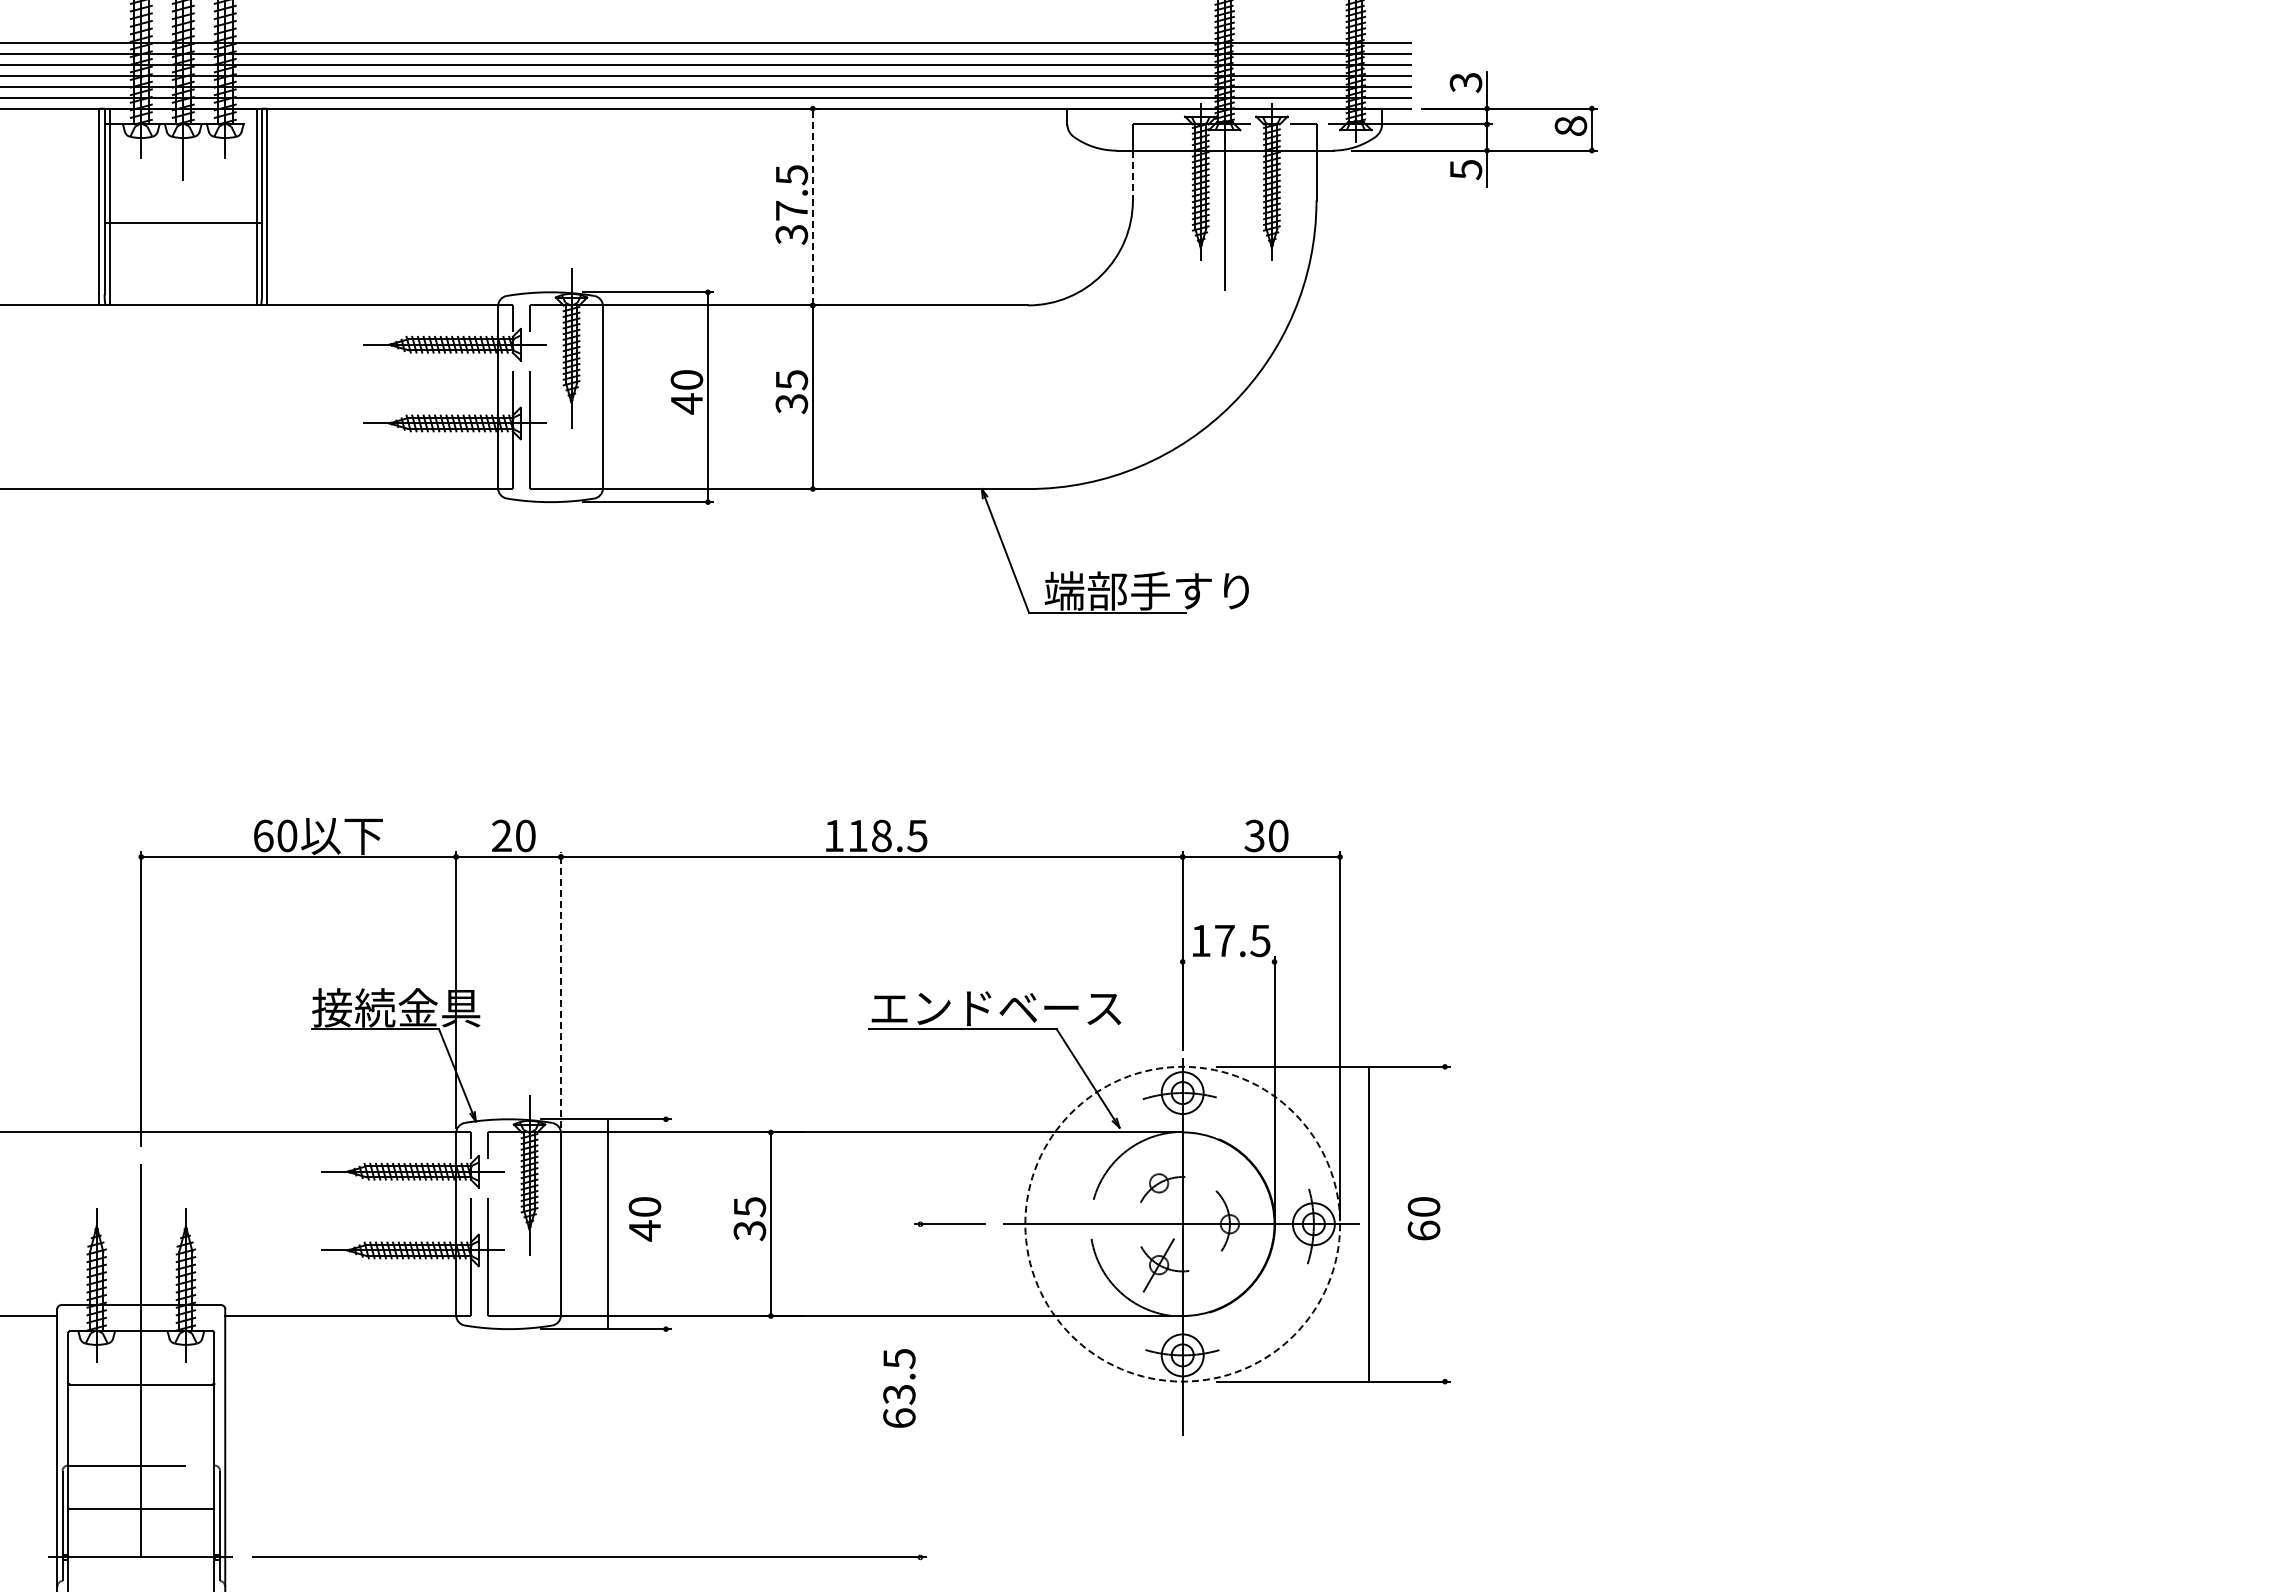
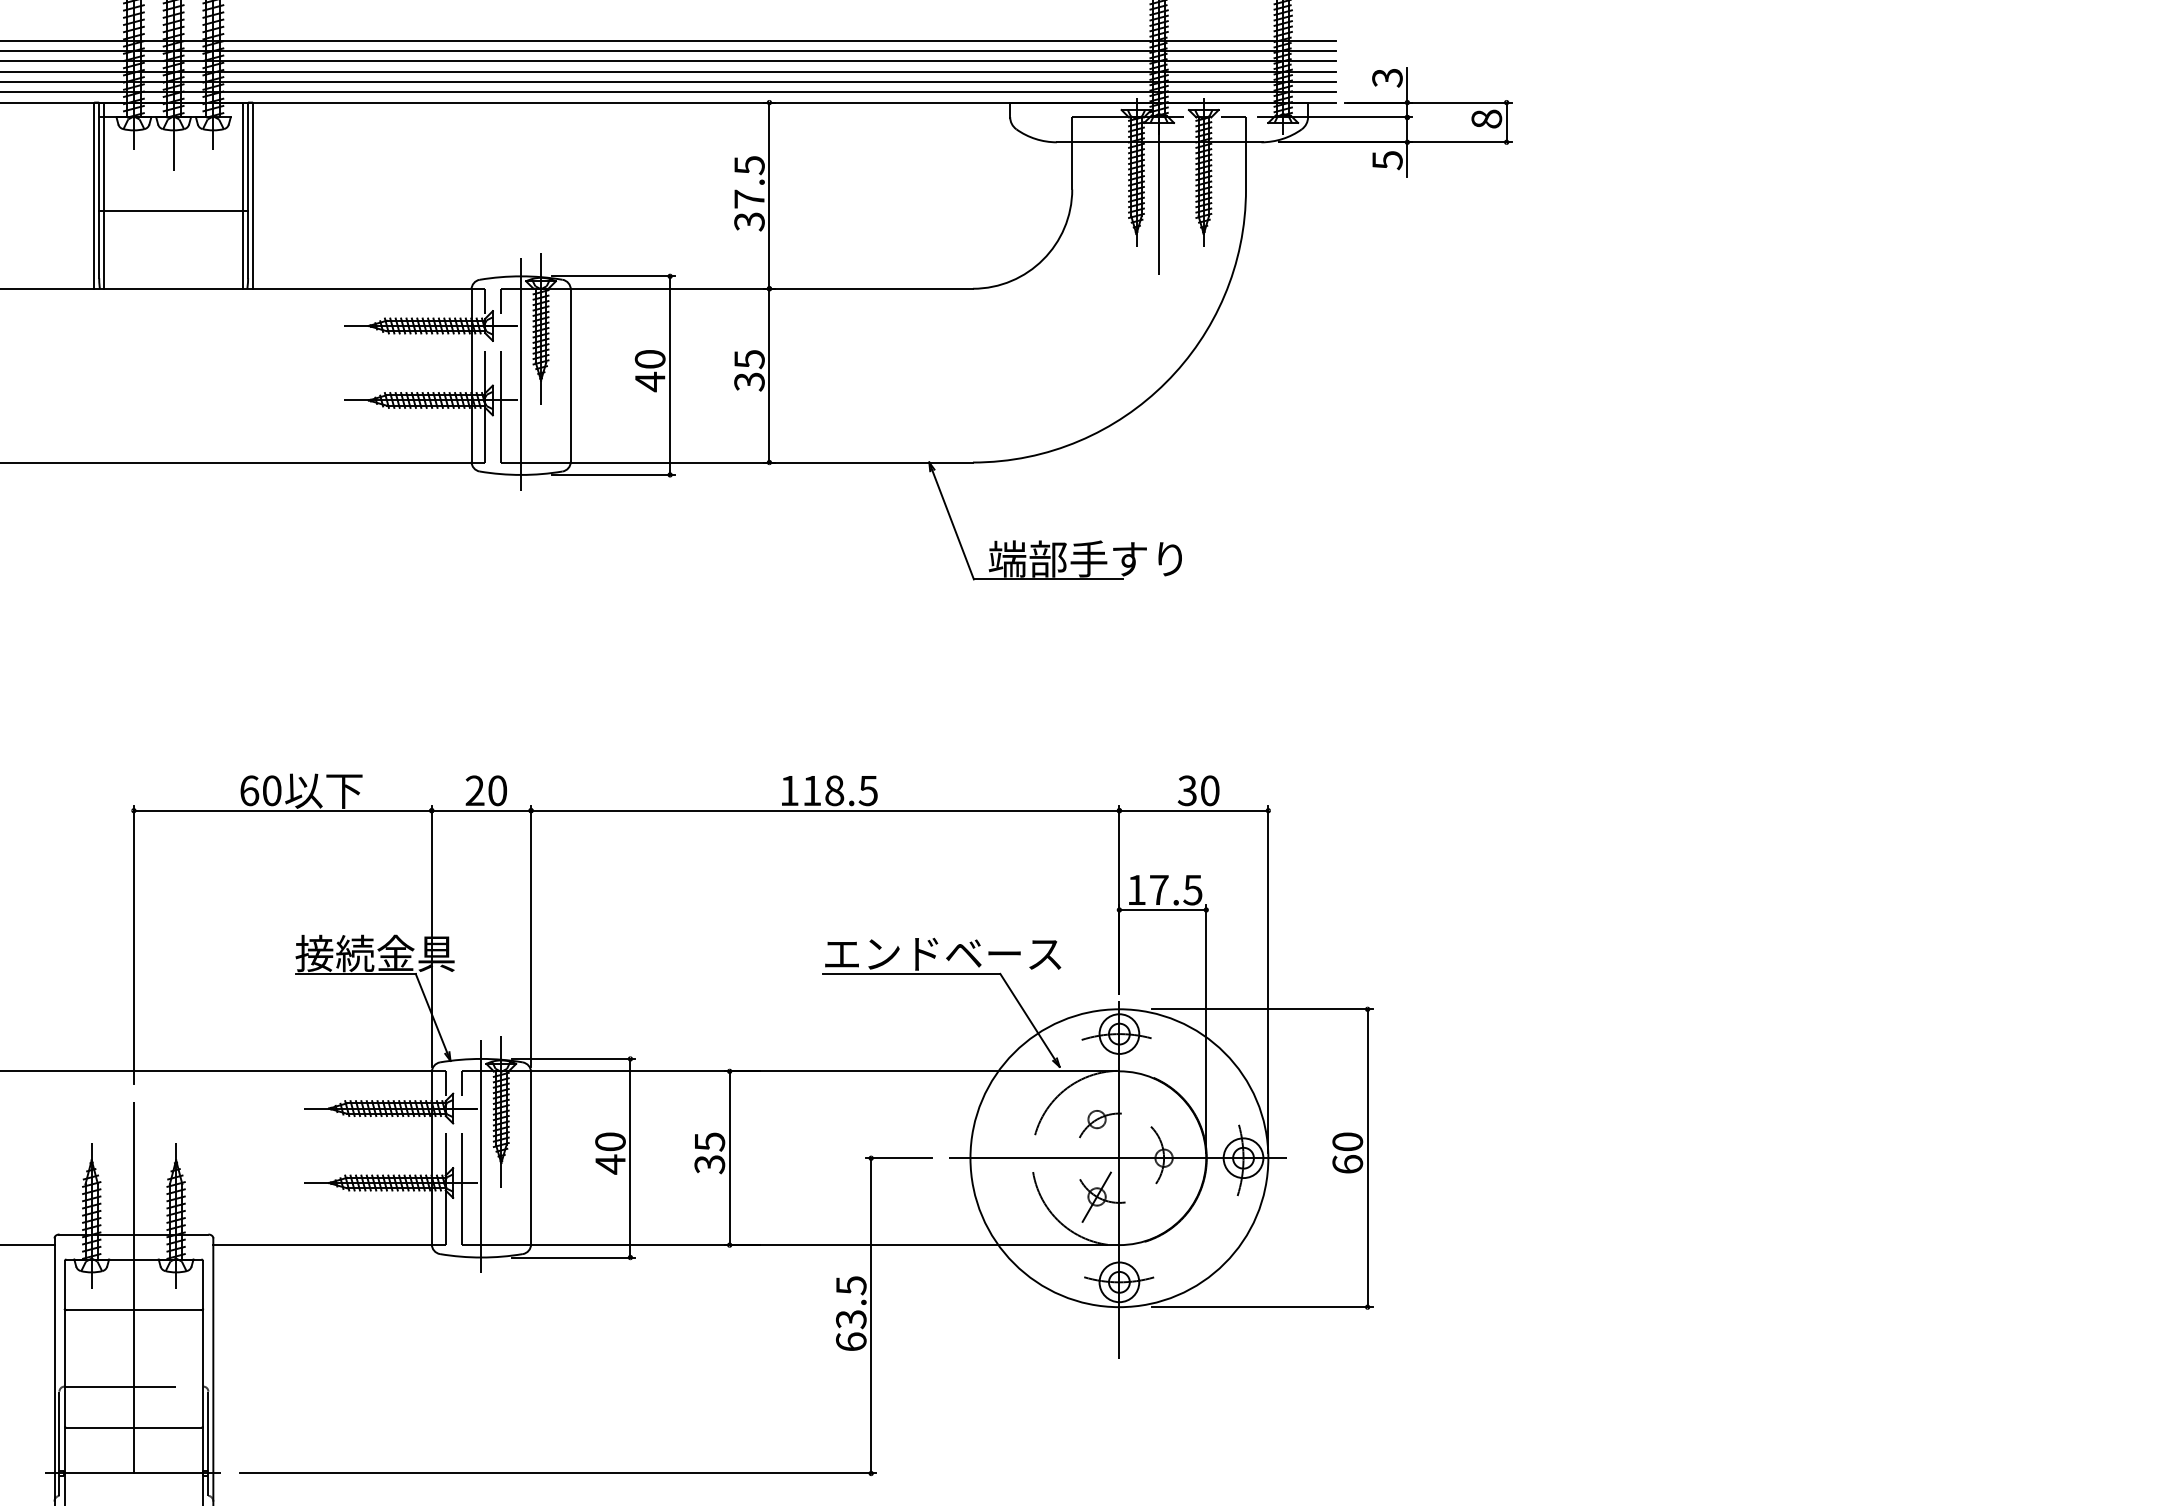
line: (1132, 175) -> (1071, 165), dashed -> solid
line: (812, 206) -> (769, 195), dashed -> solid
line: (550, 395) -> (521, 374), added
line: (1228, 961) -> (1162, 909), added
line: (561, 989) -> (531, 936), dashed -> solid
line: (508, 1222) -> (481, 1156), added
circle: (1182, 1223) -> (1119, 1157), dashed -> solid
line: (1369, 1223) -> (1368, 1157), moved
line: (607, 1224) -> (629, 1158), moved
line: (920, 1390) -> (871, 1315), added

